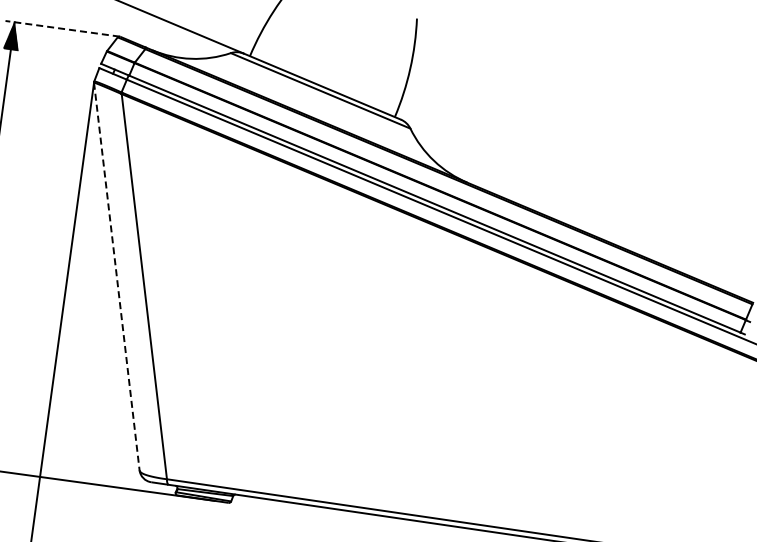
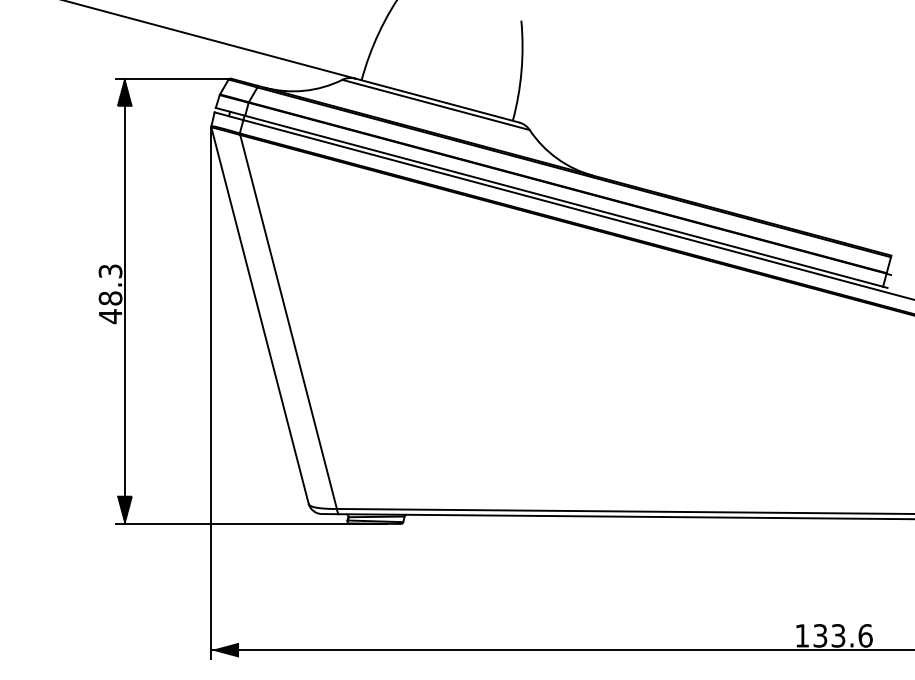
line: (62, 28) -> (172, 78), dashed -> solid
line: (117, 277) -> (260, 316), dashed -> solid

